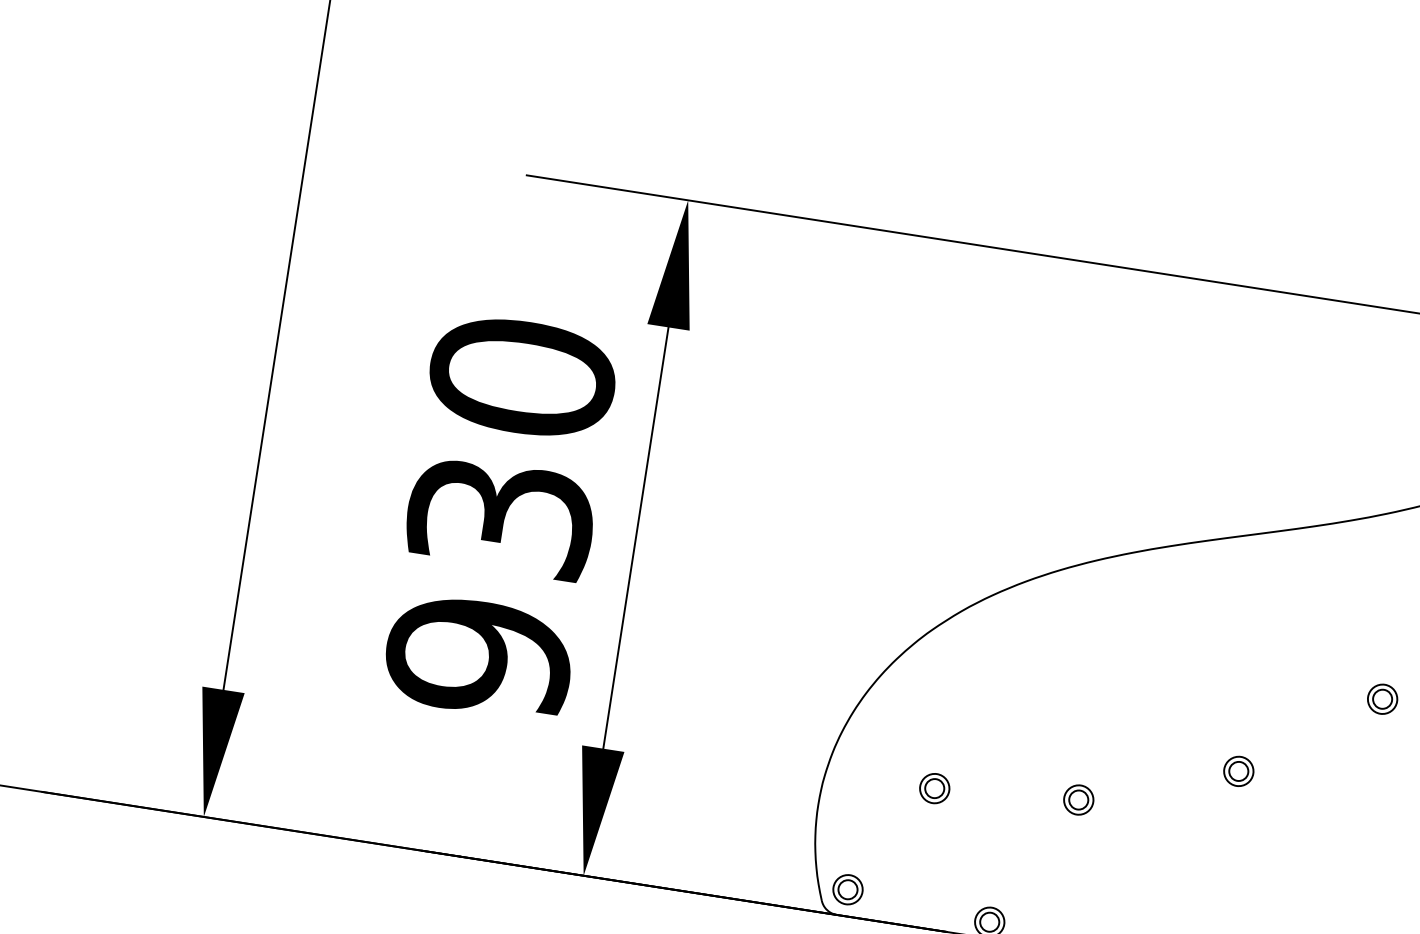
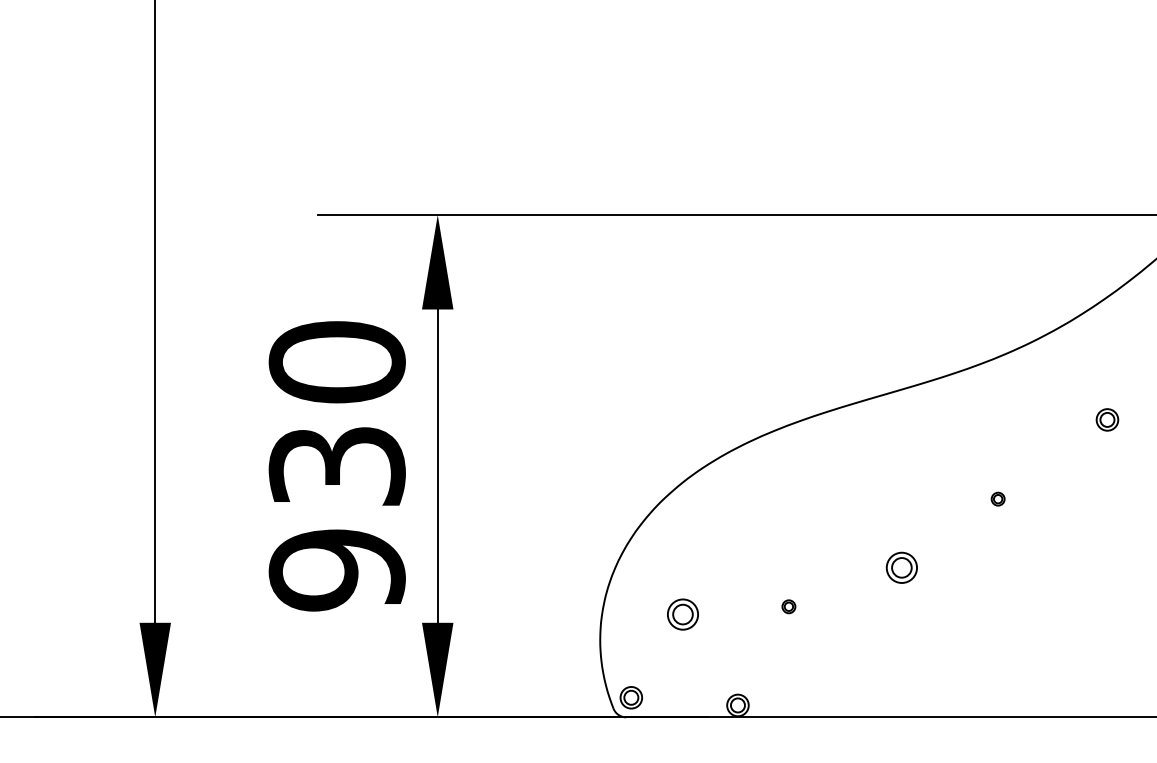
part: (1381, 698) -> (997, 498), size x0.6
part: (1238, 770) -> (901, 567), size x1.4
part: (934, 788) -> (682, 614), size x1.4
part: (1078, 799) -> (788, 606), size x0.6

